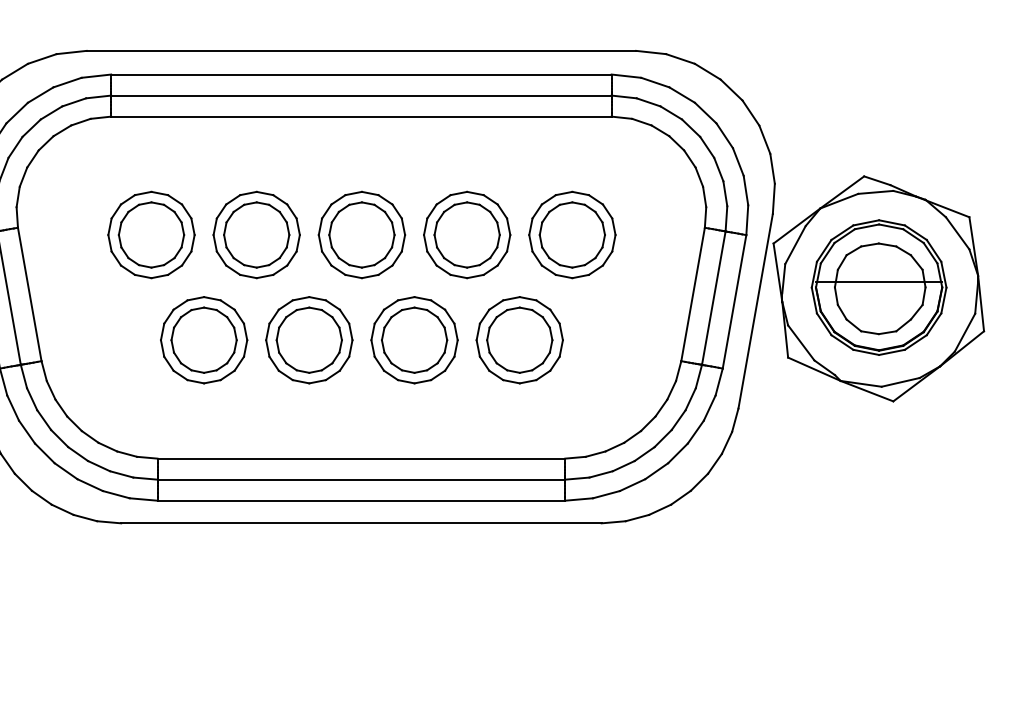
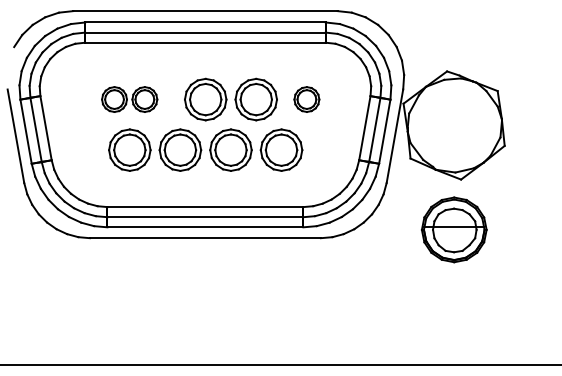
part: (203, 234) -> (129, 99), size x0.6
part: (571, 234) -> (306, 99), size x0.6
part: (877, 286) -> (453, 229), moved

